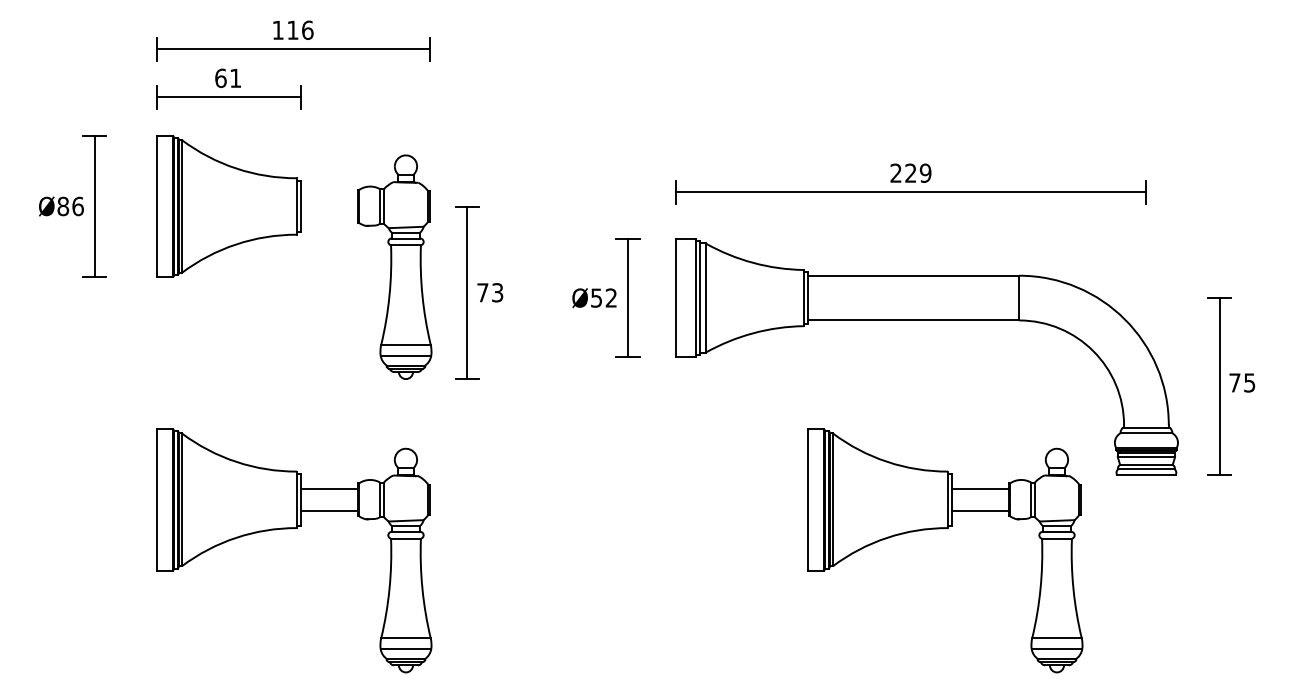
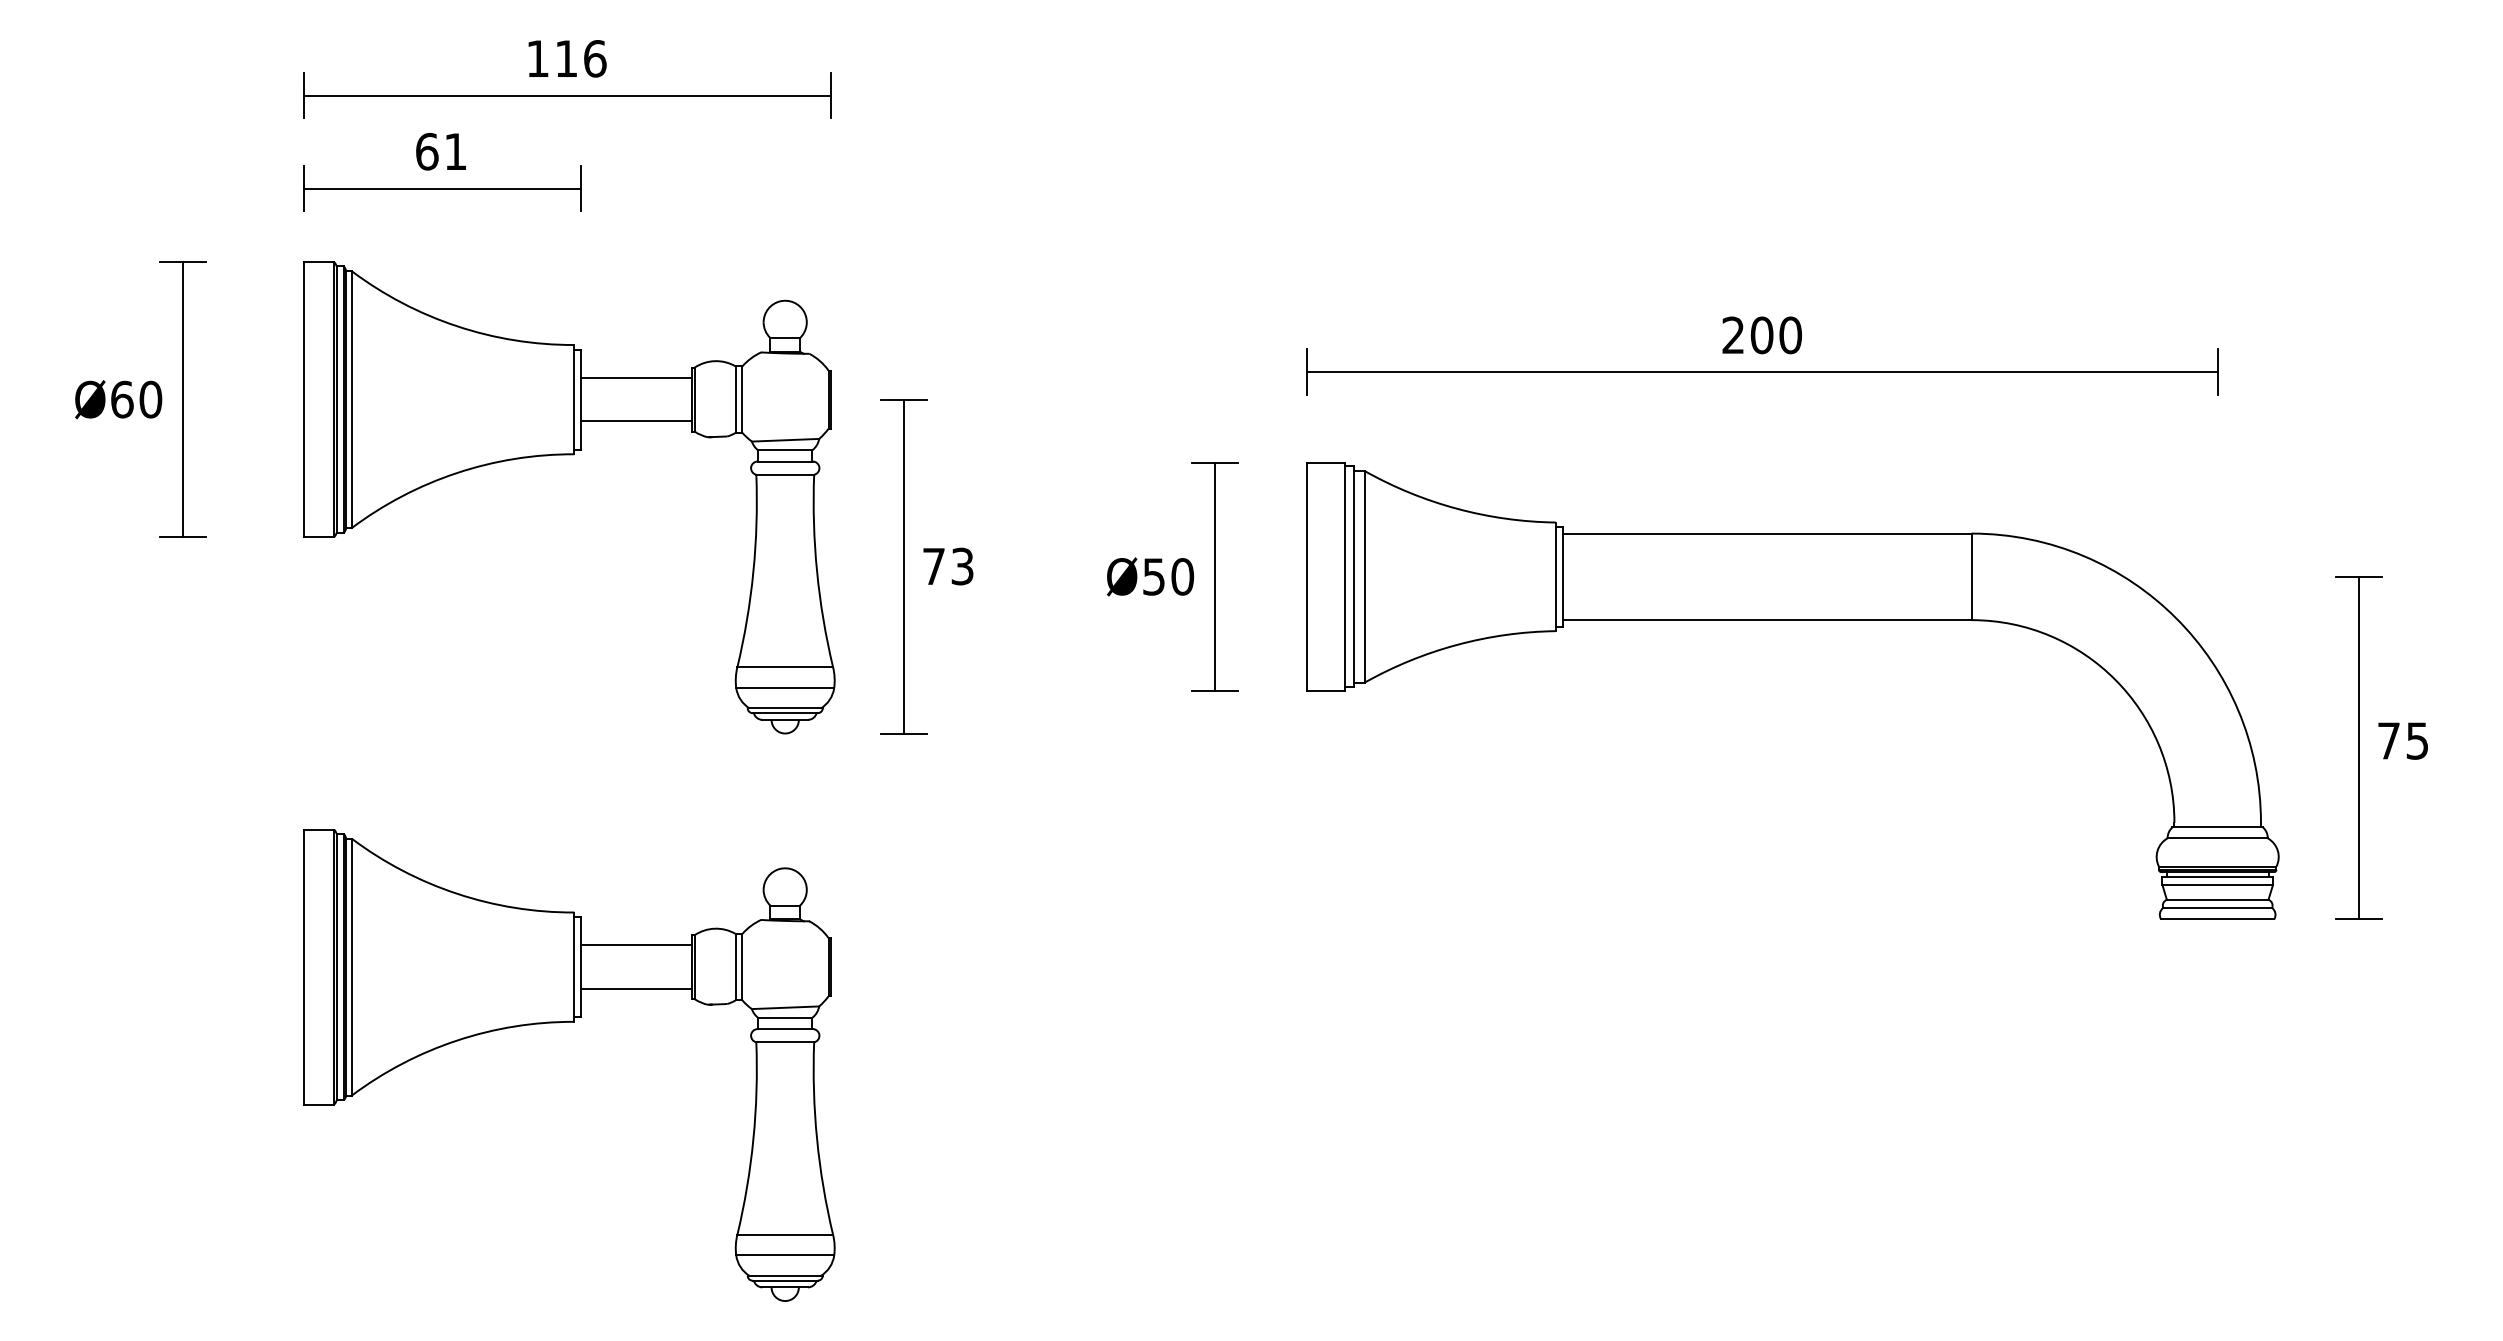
text: (918, 172) -> (1776, 333), 229 -> 200
line: (328, 195) -> (635, 378), added
text: (70, 205) -> (136, 397), Ø86 -> Ø60
line: (328, 217) -> (635, 420), added
text: (611, 297) -> (1182, 575), Ø52 -> Ø50
part: (942, 529) -> (1823, 1024), removed

